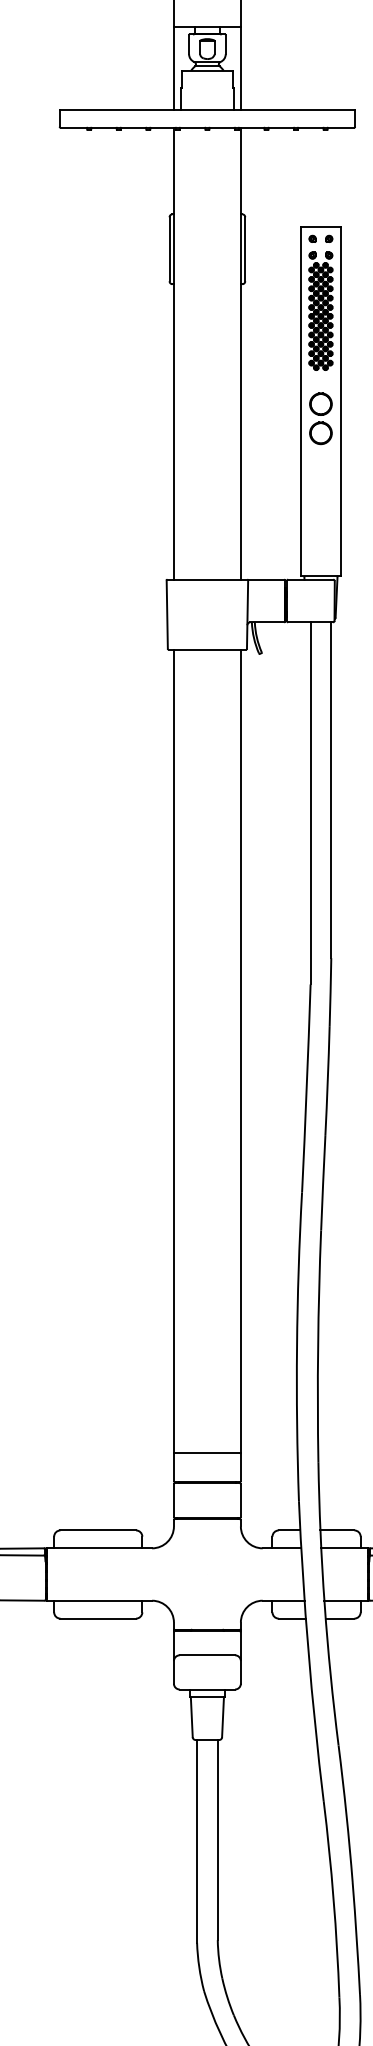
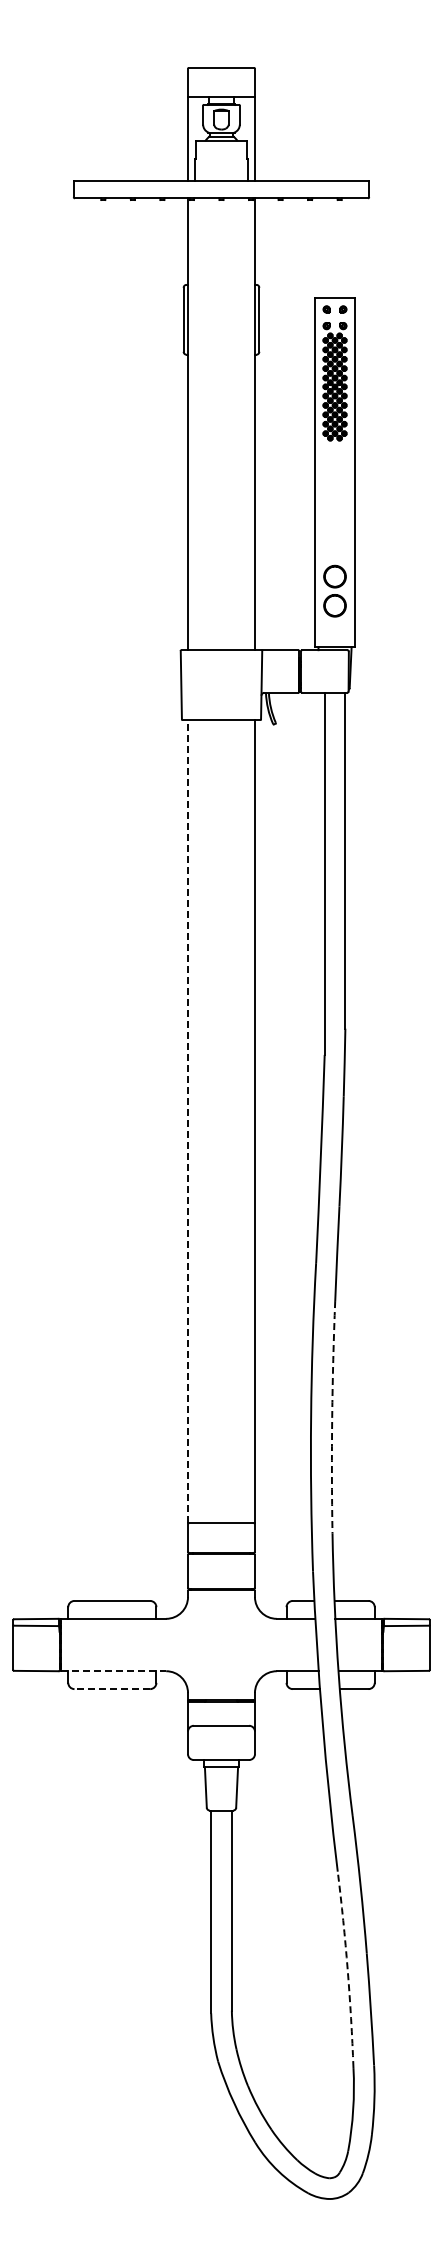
part: (320, 418) -> (334, 590), moved
line: (174, 1051) -> (188, 1121), solid -> dashed
arc: (318, 1347) -> (332, 1417), solid -> dashed
line: (100, 1601) -> (114, 1671), solid -> dashed
line: (98, 1619) -> (112, 1689), solid -> dashed
arc: (333, 1899) -> (347, 1969), solid -> dashed

